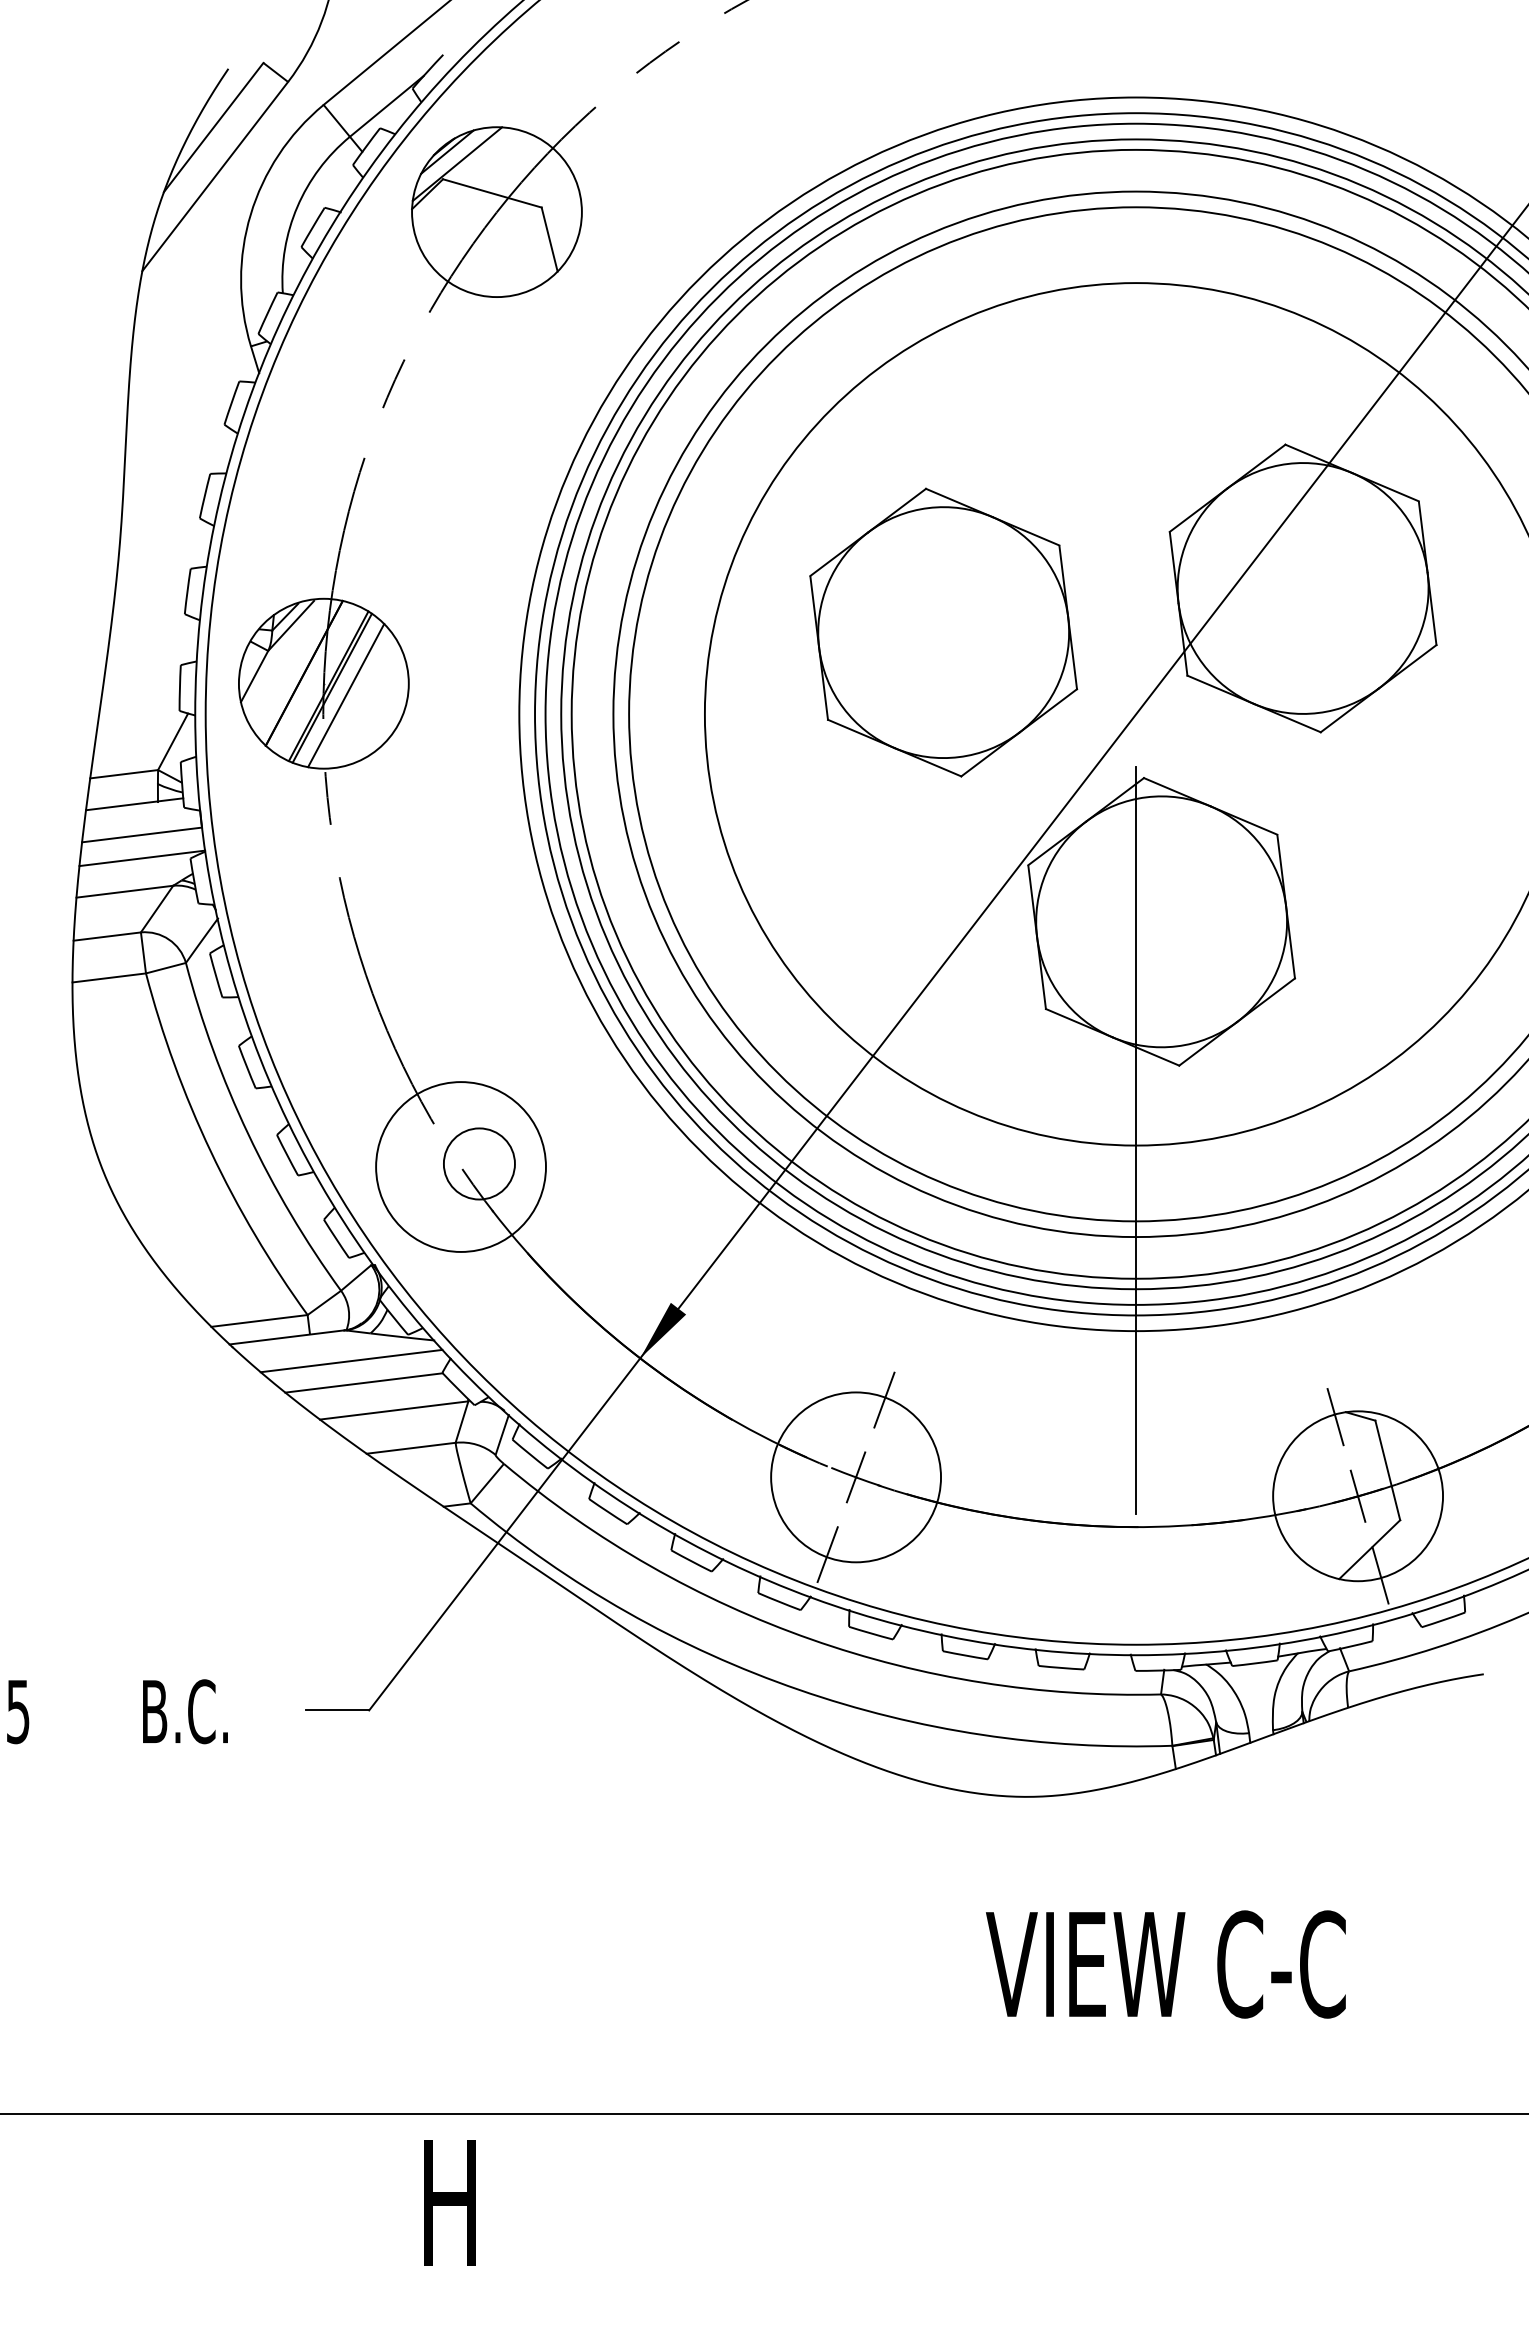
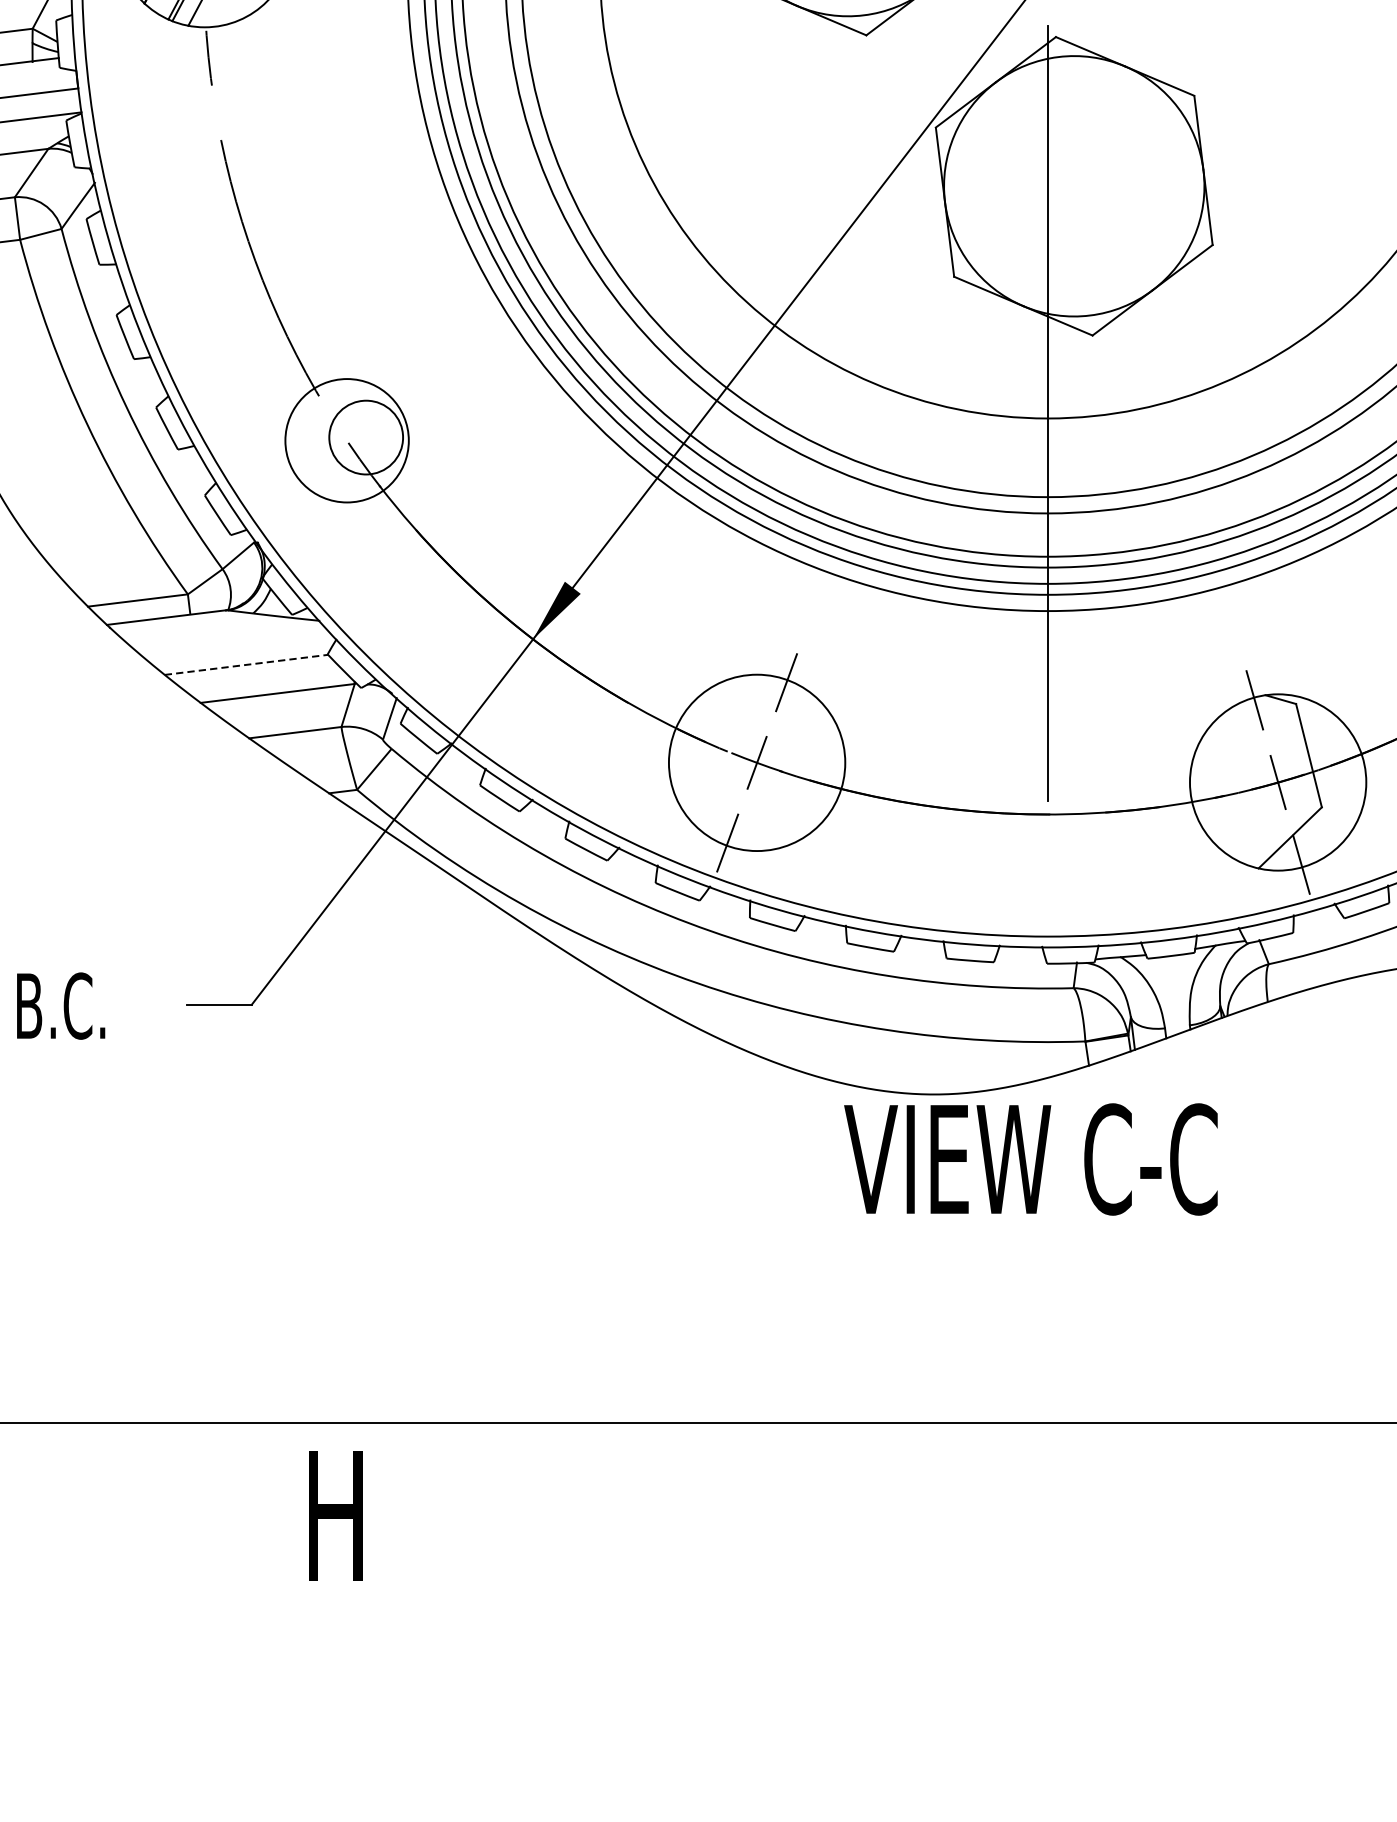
circle: (460, 1166) -> (346, 440), size x0.7
line: (351, 1360) -> (233, 641), removed
line: (364, 1382) -> (246, 664), solid -> dashed
text: (1165, 1964) -> (1030, 1159), moved

